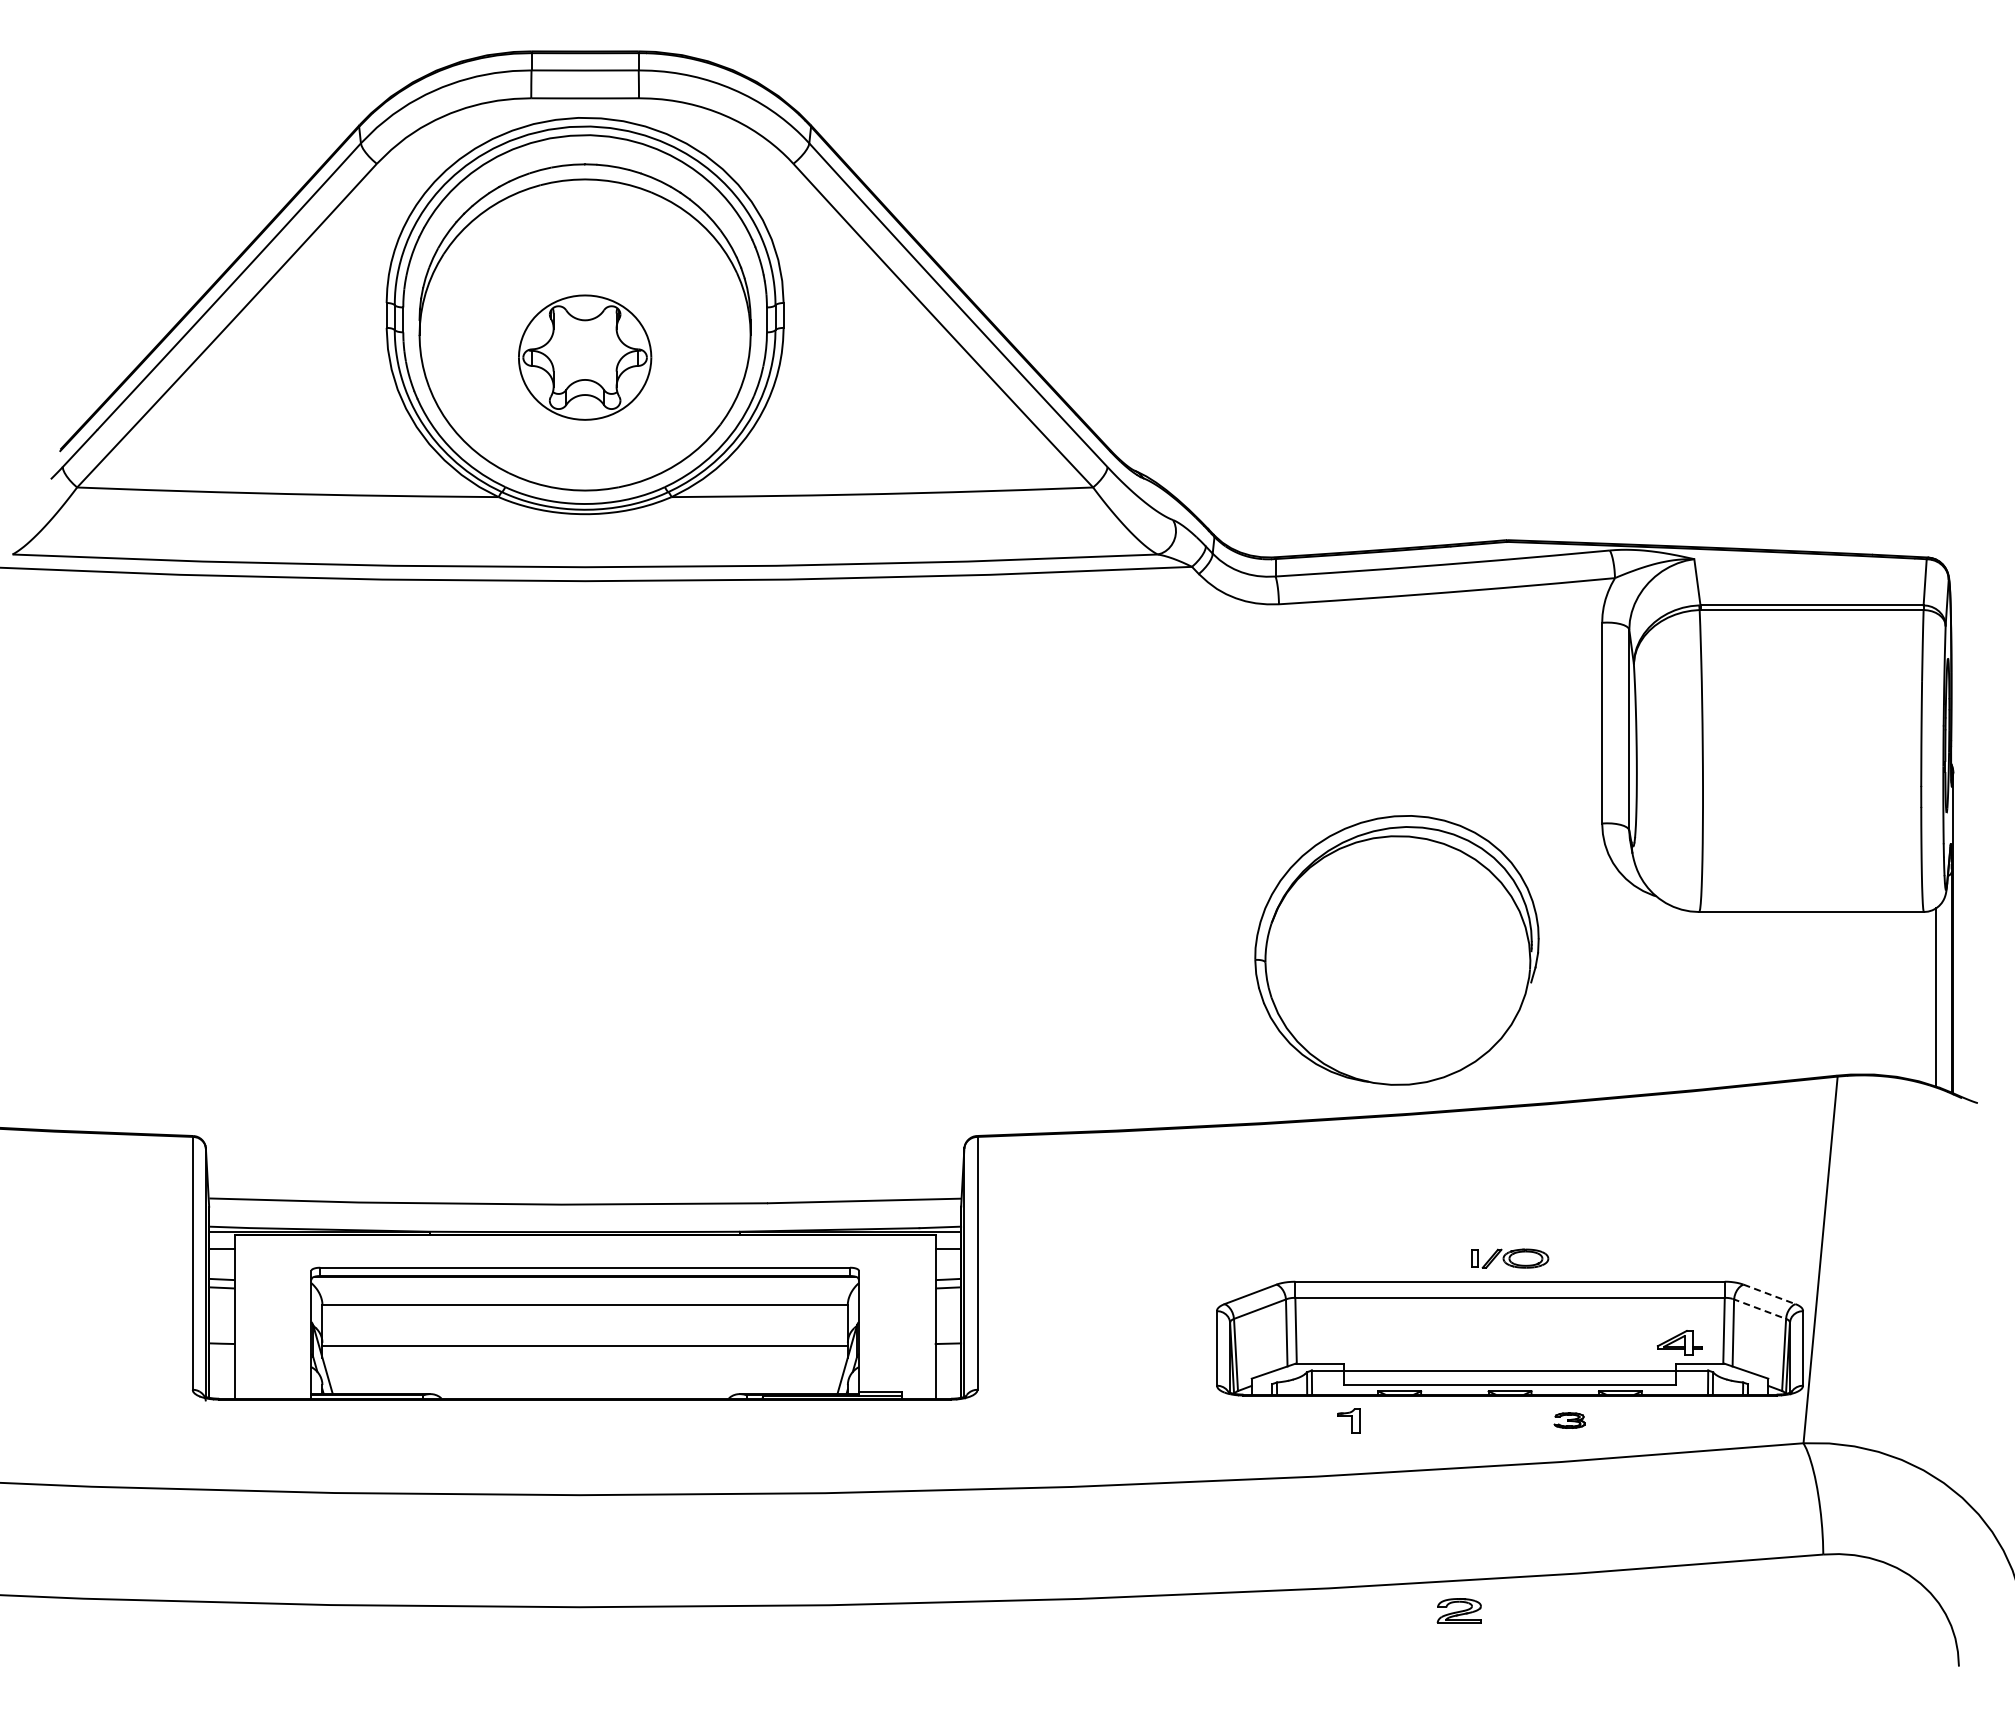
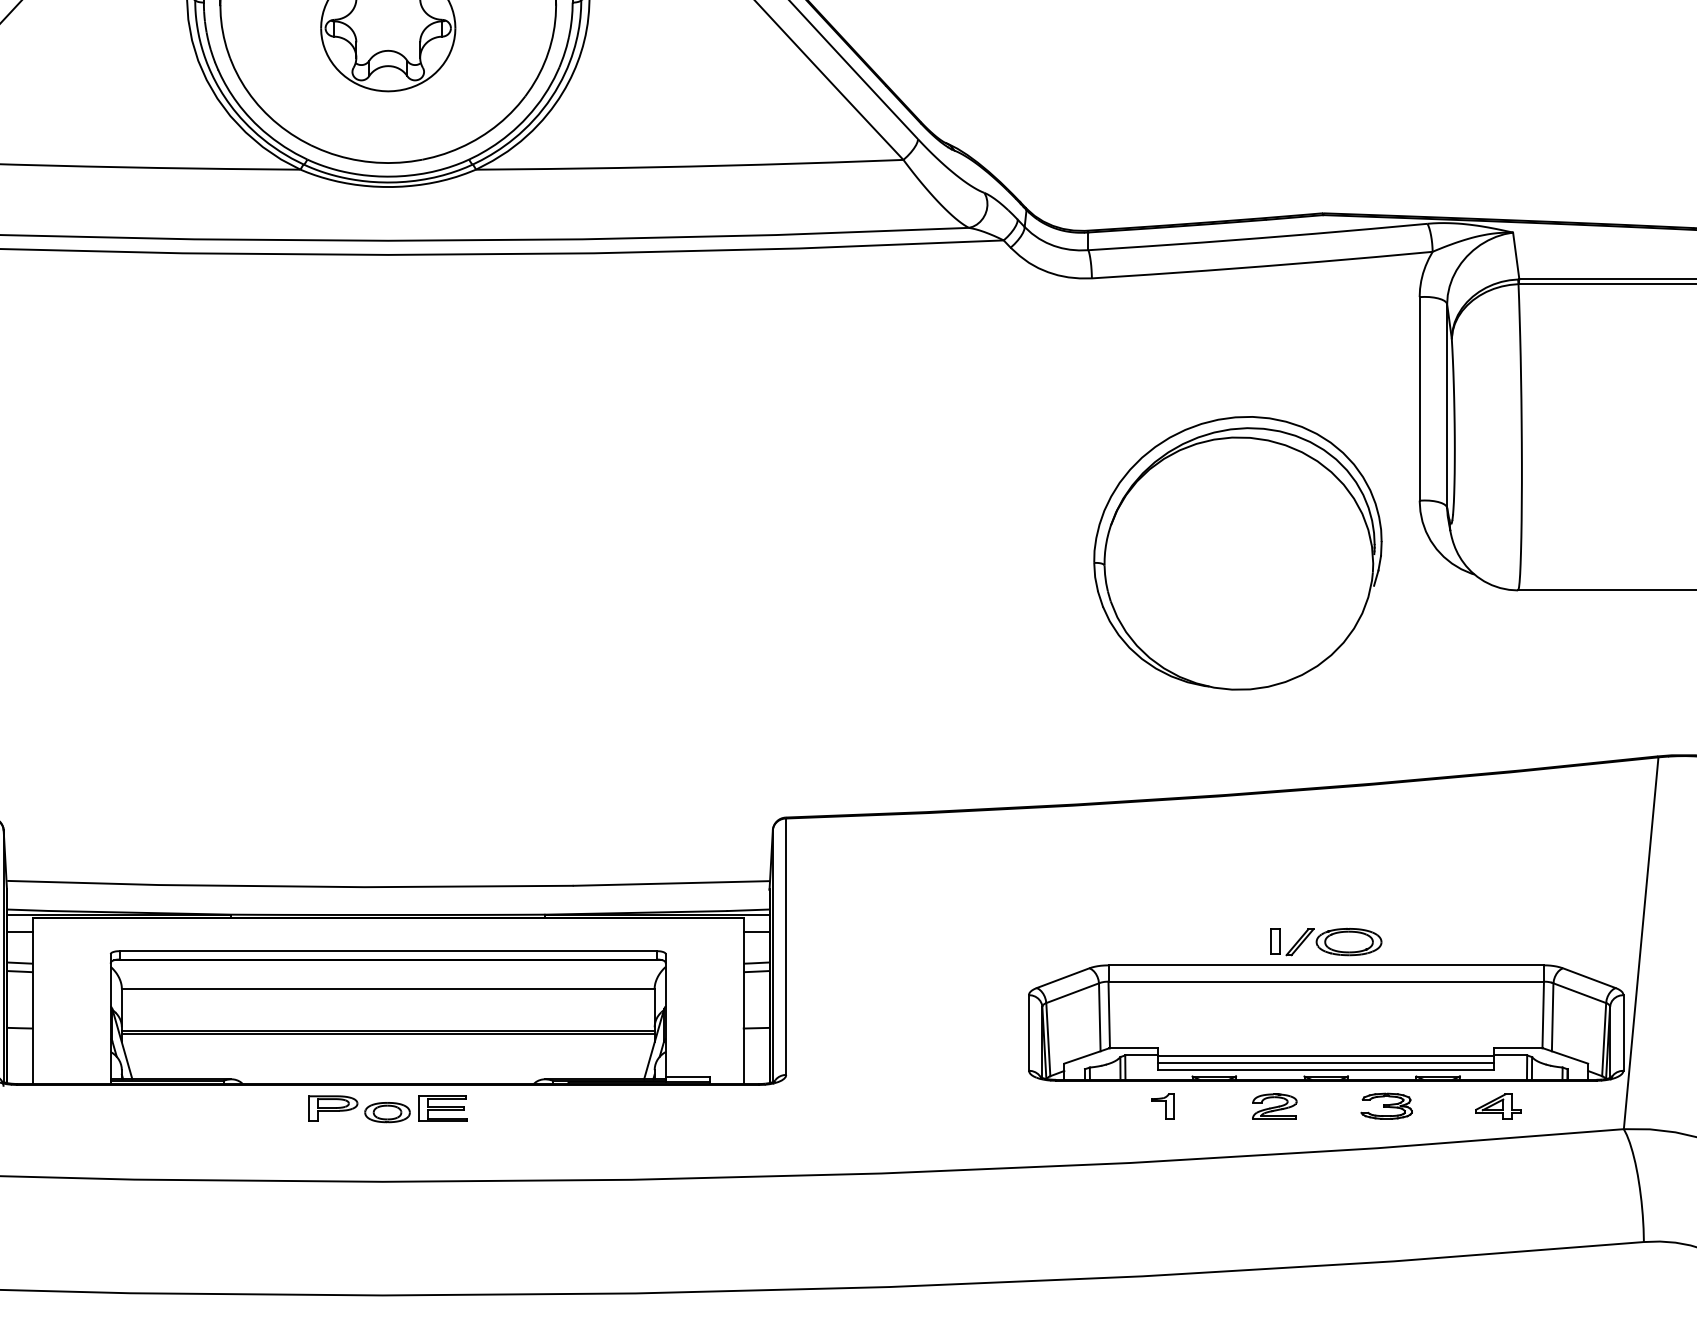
part: (1396, 950) -> (1237, 553), moved
part: (1510, 1258) -> (1326, 941), size x1.43
line: (1769, 1294) -> (1589, 978), dashed -> solid
line: (1759, 1308) -> (1579, 992), dashed -> solid
part: (1679, 1342) -> (1498, 1106), moved
line: (584, 1349) -> (387, 1034), added
line: (1509, 1378) -> (1325, 1063), added
part: (1569, 1420) -> (1386, 1106), size x1.67
part: (584, 1423) -> (387, 1109), added
part: (1458, 1610) -> (1273, 1106), moved

